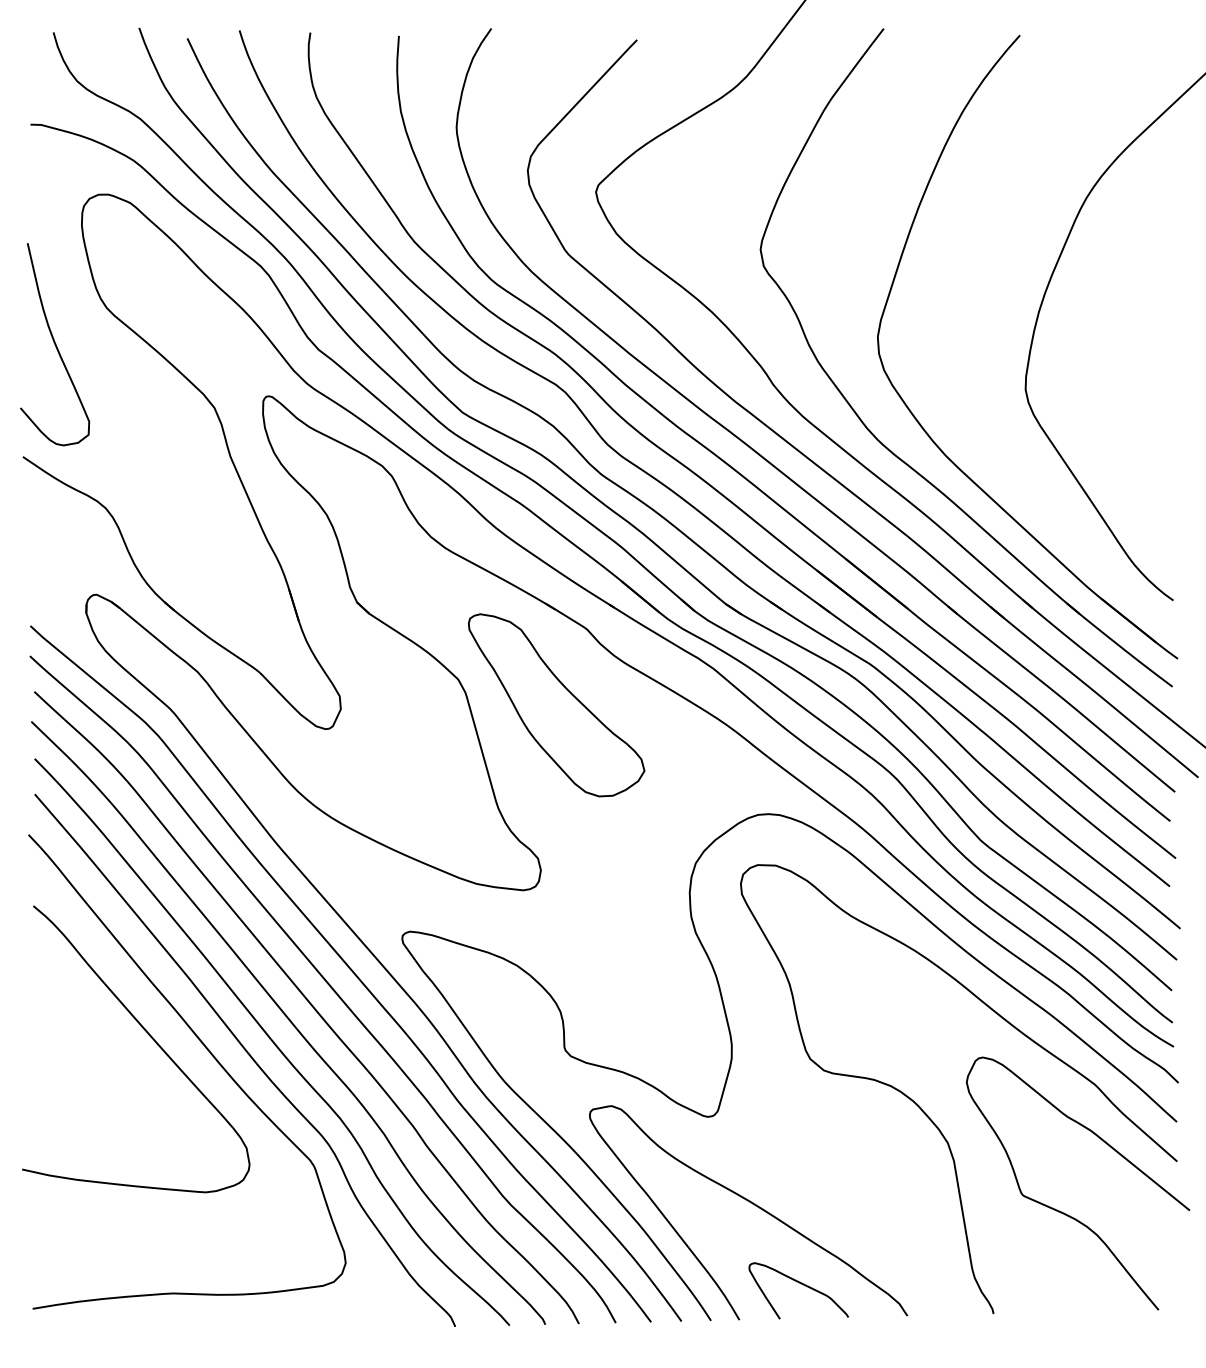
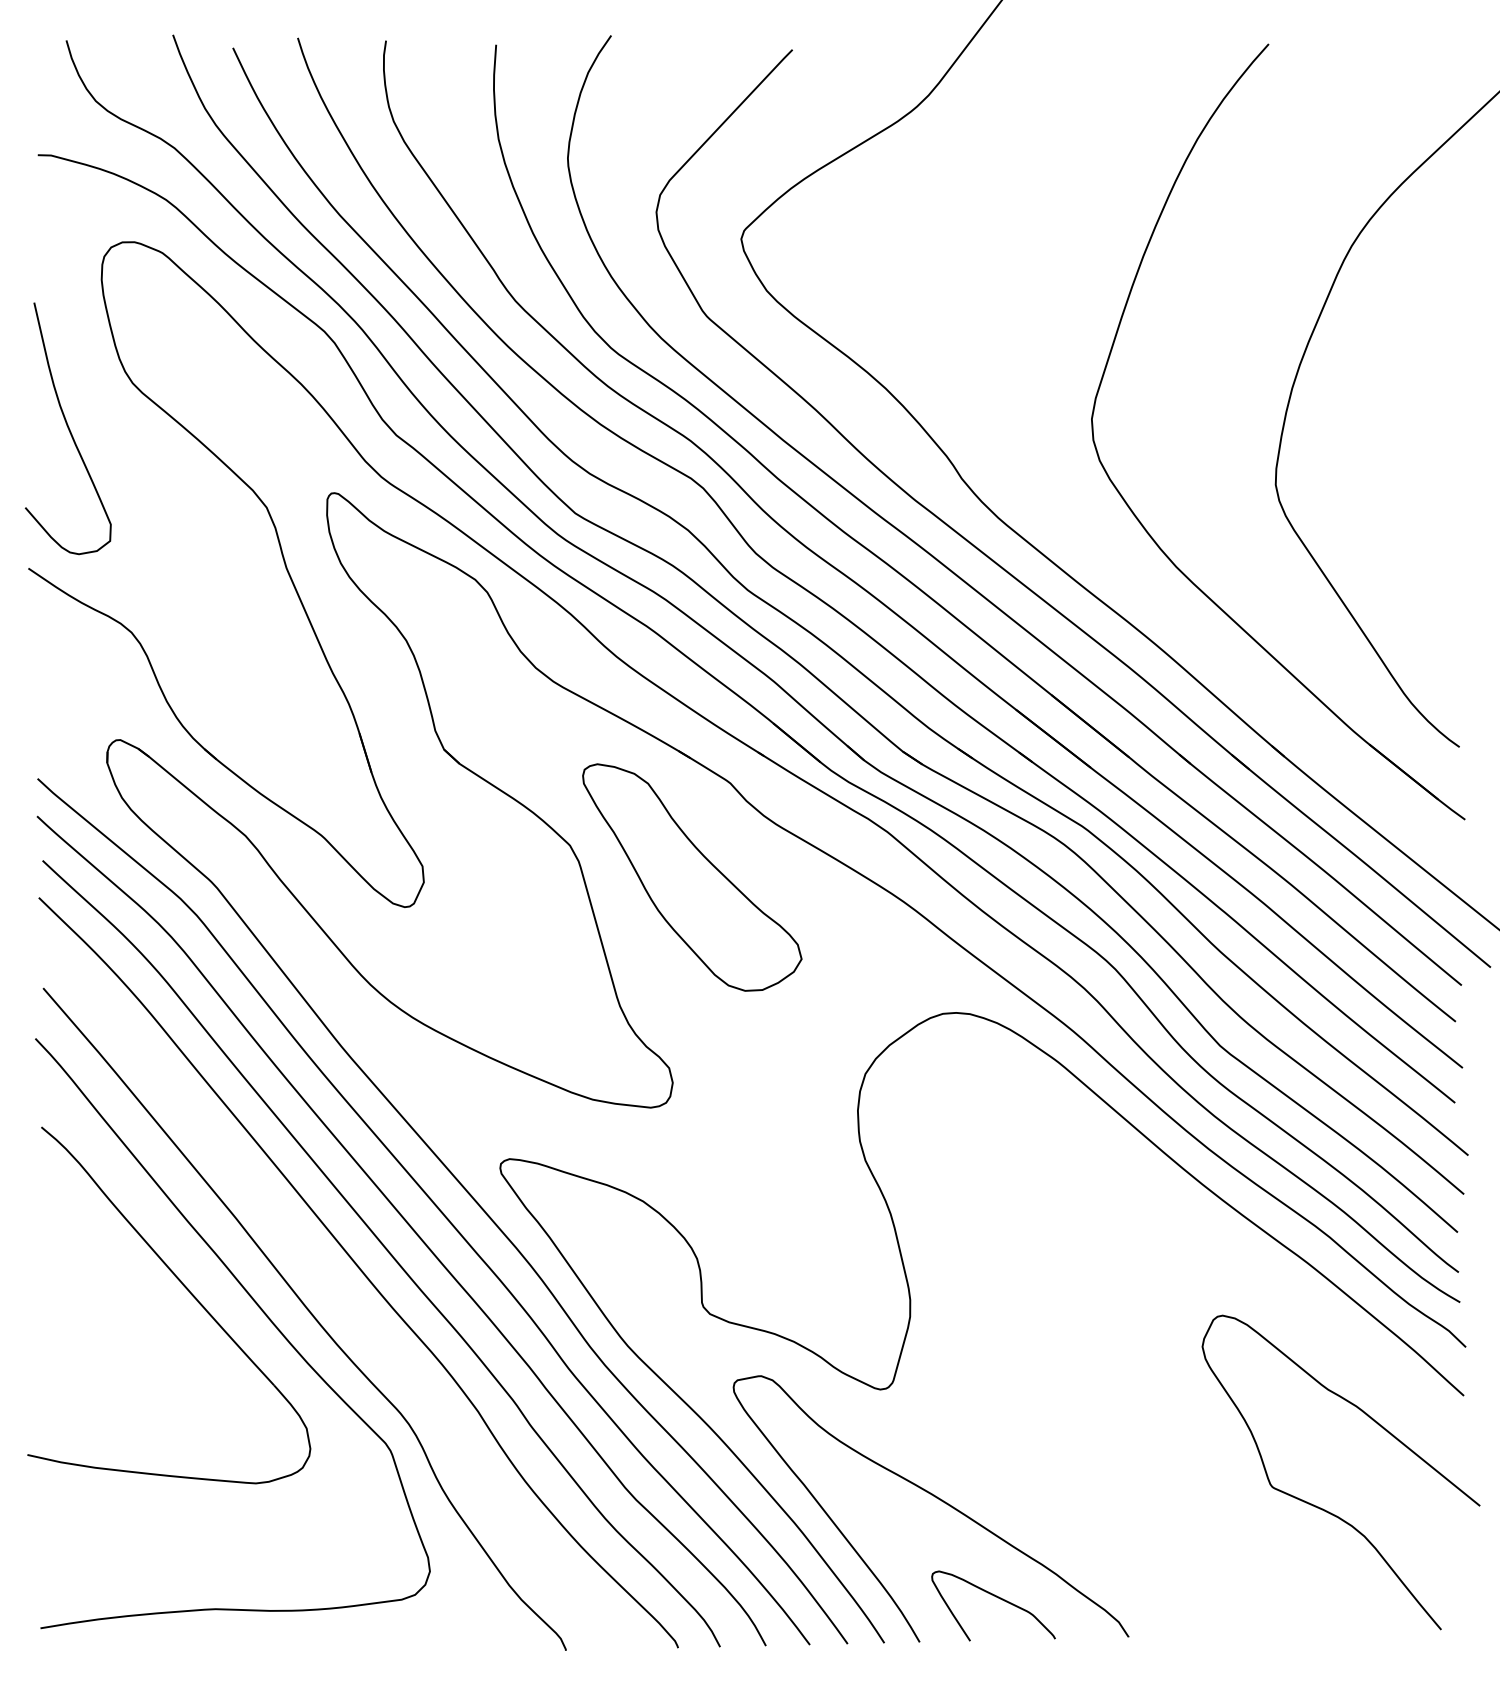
part: (883, 443) -> (1098, 551), removed
curve: (272, 1041) -> (338, 1295), removed
curve: (929, 1116) -> (1156, 1389), removed

